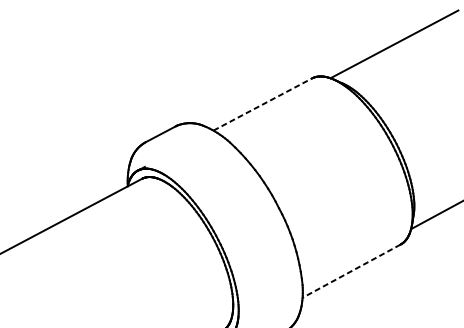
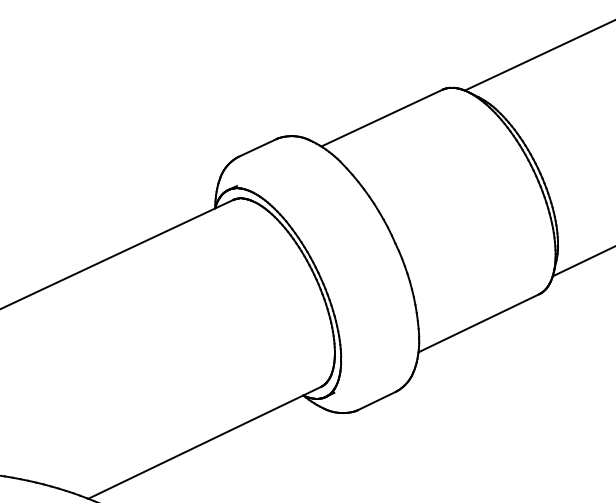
line: (262, 104) -> (381, 118), dashed -> solid
line: (351, 271) -> (478, 323), dashed -> solid

